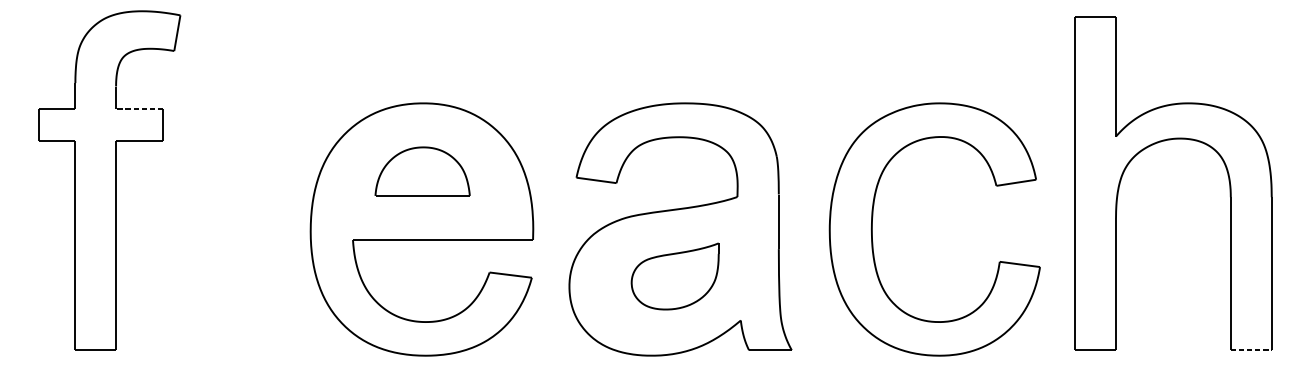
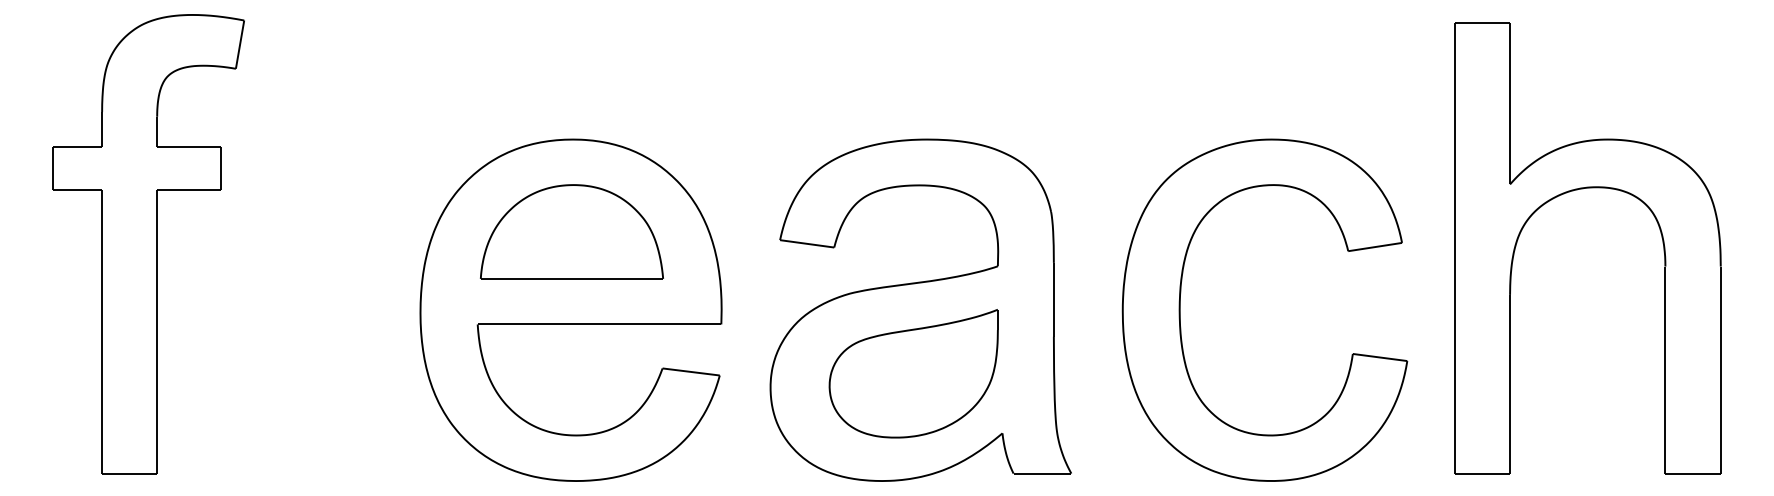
line: (139, 108) -> (189, 146), dashed -> solid
part: (422, 171) -> (571, 231), size x1.43
part: (675, 276) -> (913, 373), size x1.43
line: (1251, 350) -> (1693, 473), dashed -> solid

